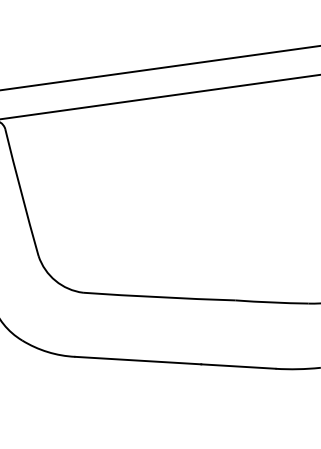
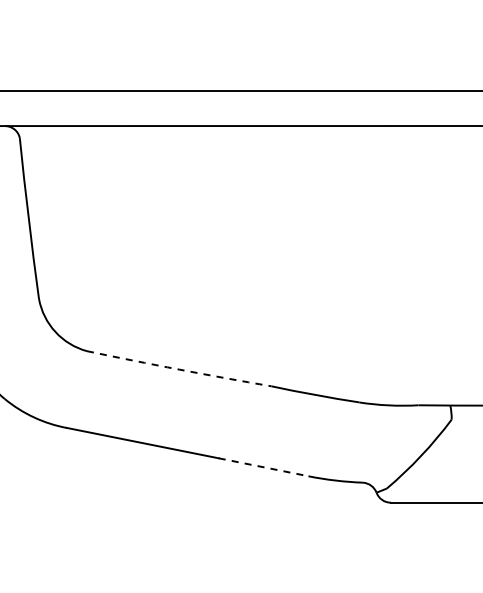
arc: (159, 297) -> (179, 369), solid -> dashed
line: (238, 366) -> (263, 467), solid -> dashed

